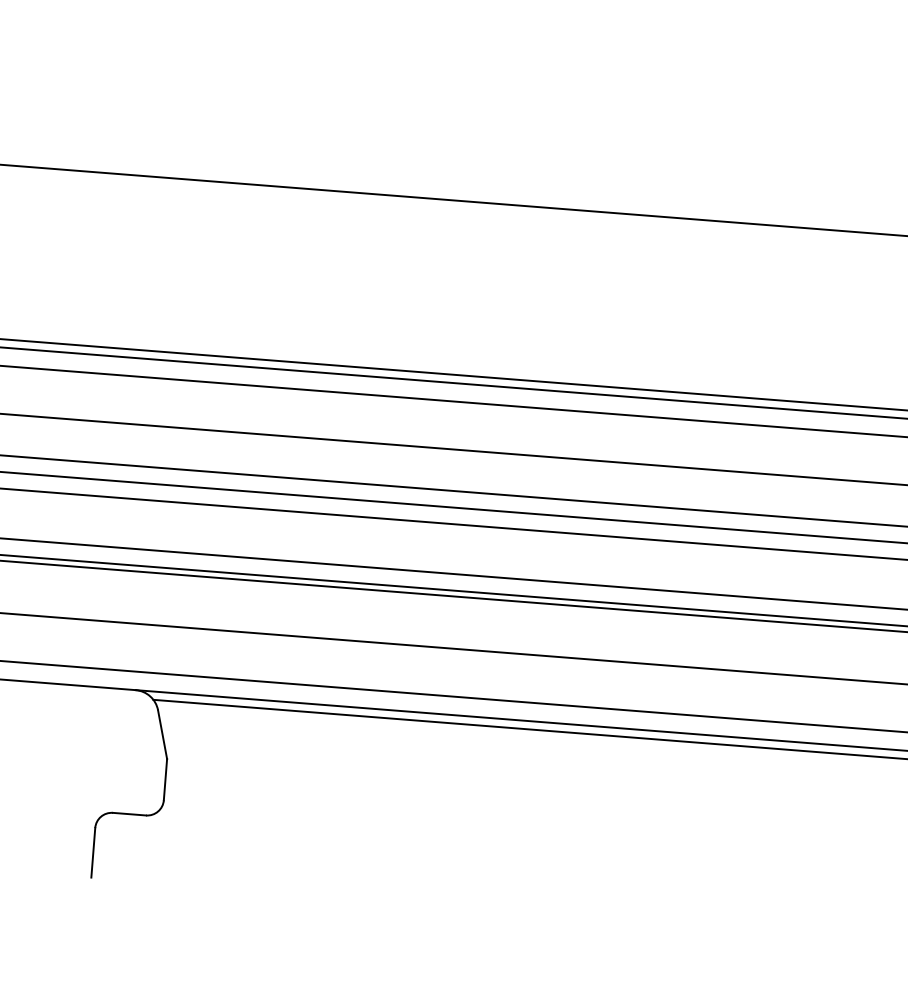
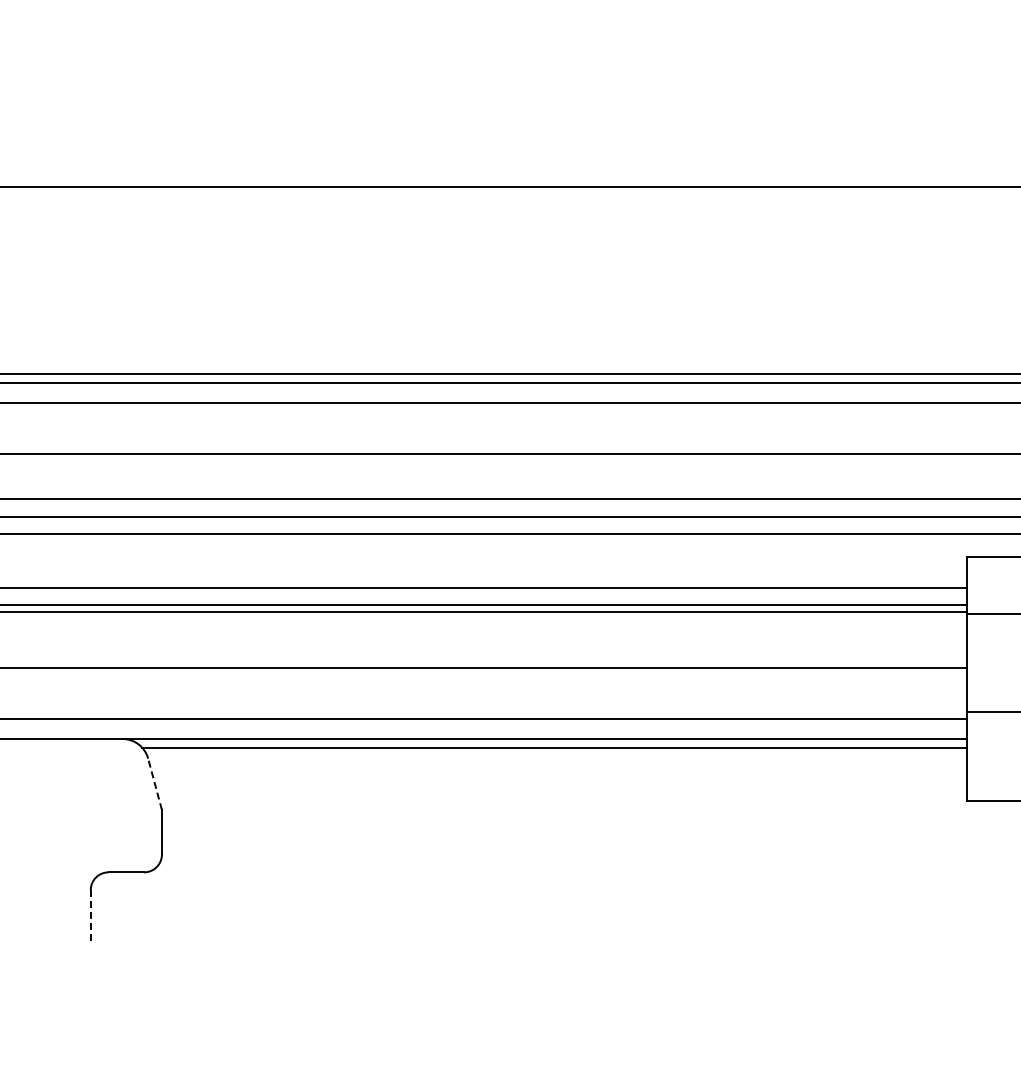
line: (162, 734) -> (155, 784), solid -> dashed
line: (93, 852) -> (90, 916), solid -> dashed

